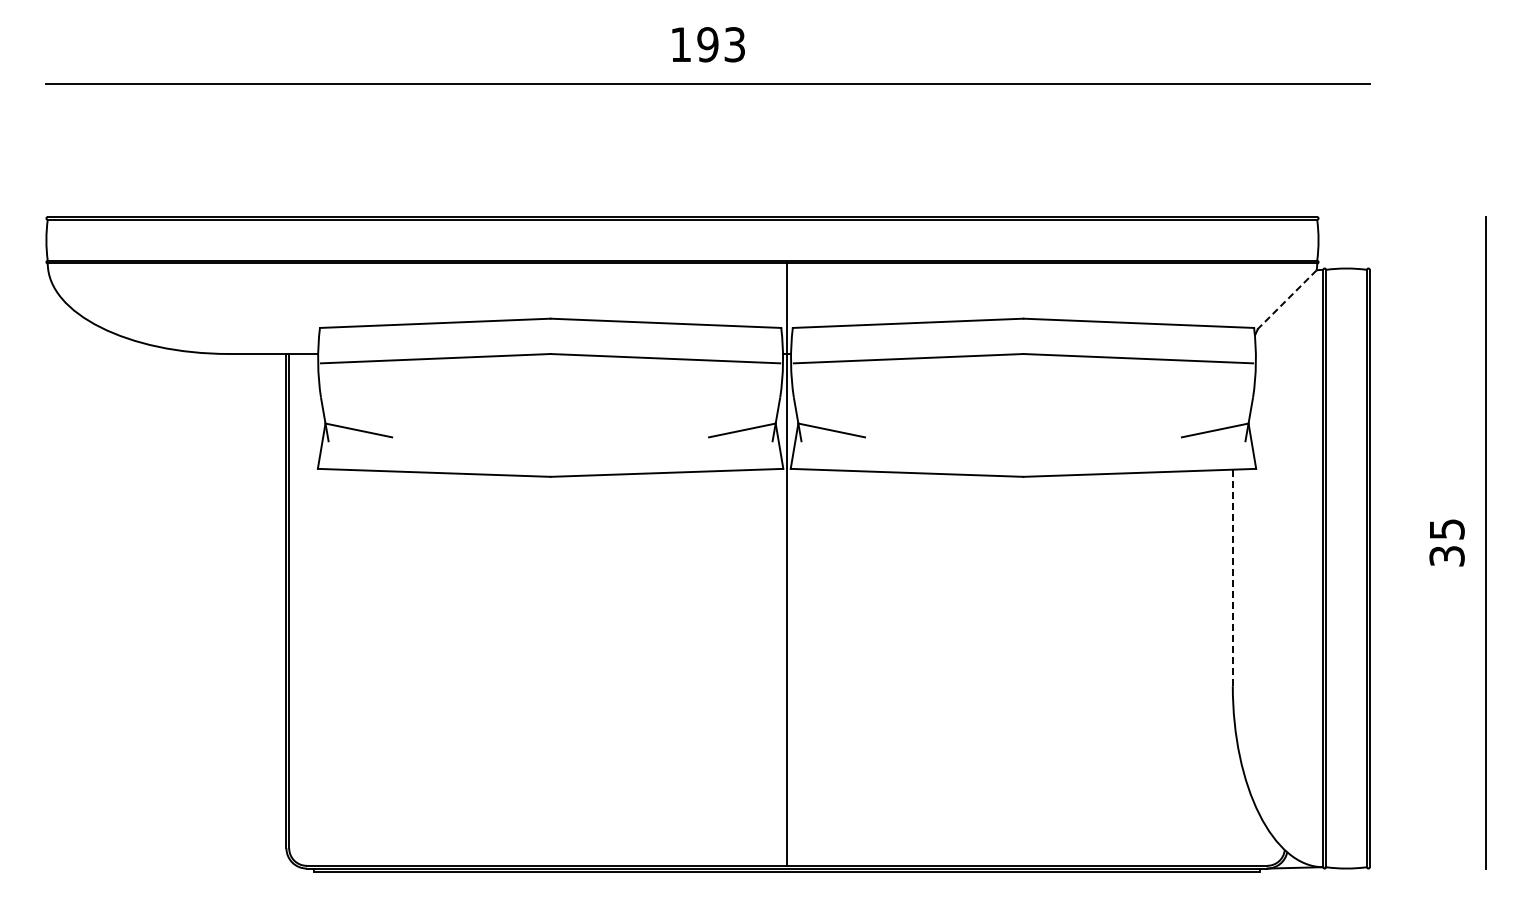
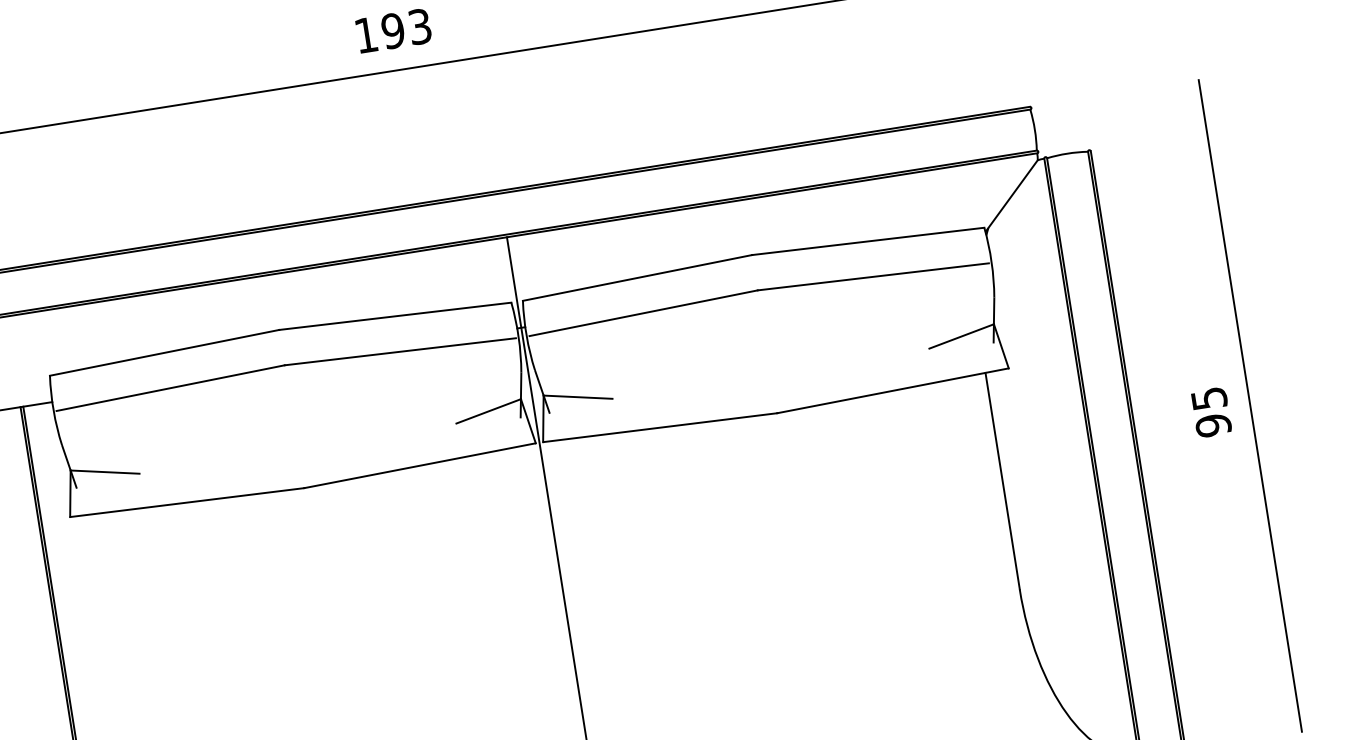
line: (1285, 301) -> (1011, 196), dashed -> solid
text: (1446, 555) -> (1212, 424), 35 -> 95
line: (1232, 577) -> (1002, 480), dashed -> solid

